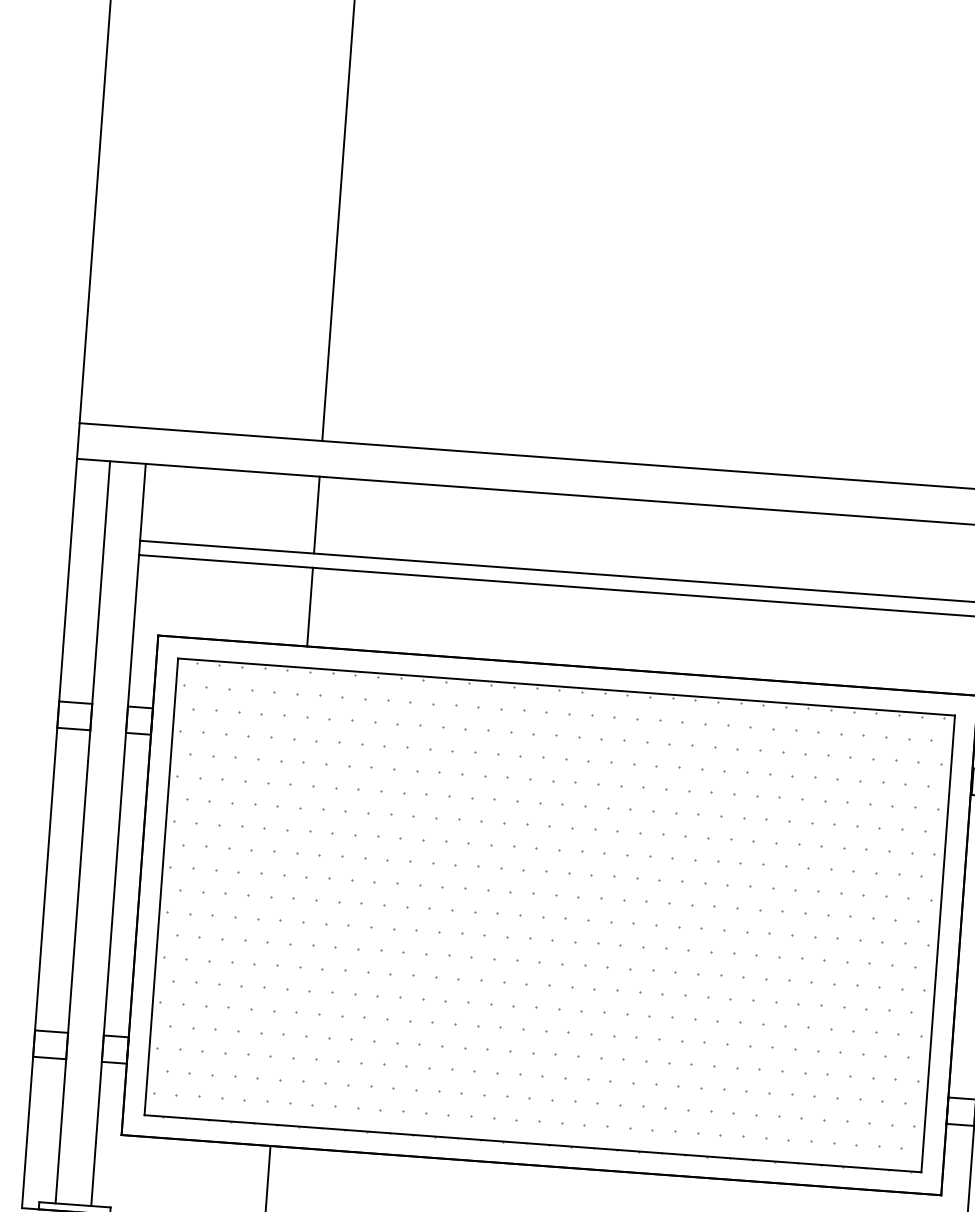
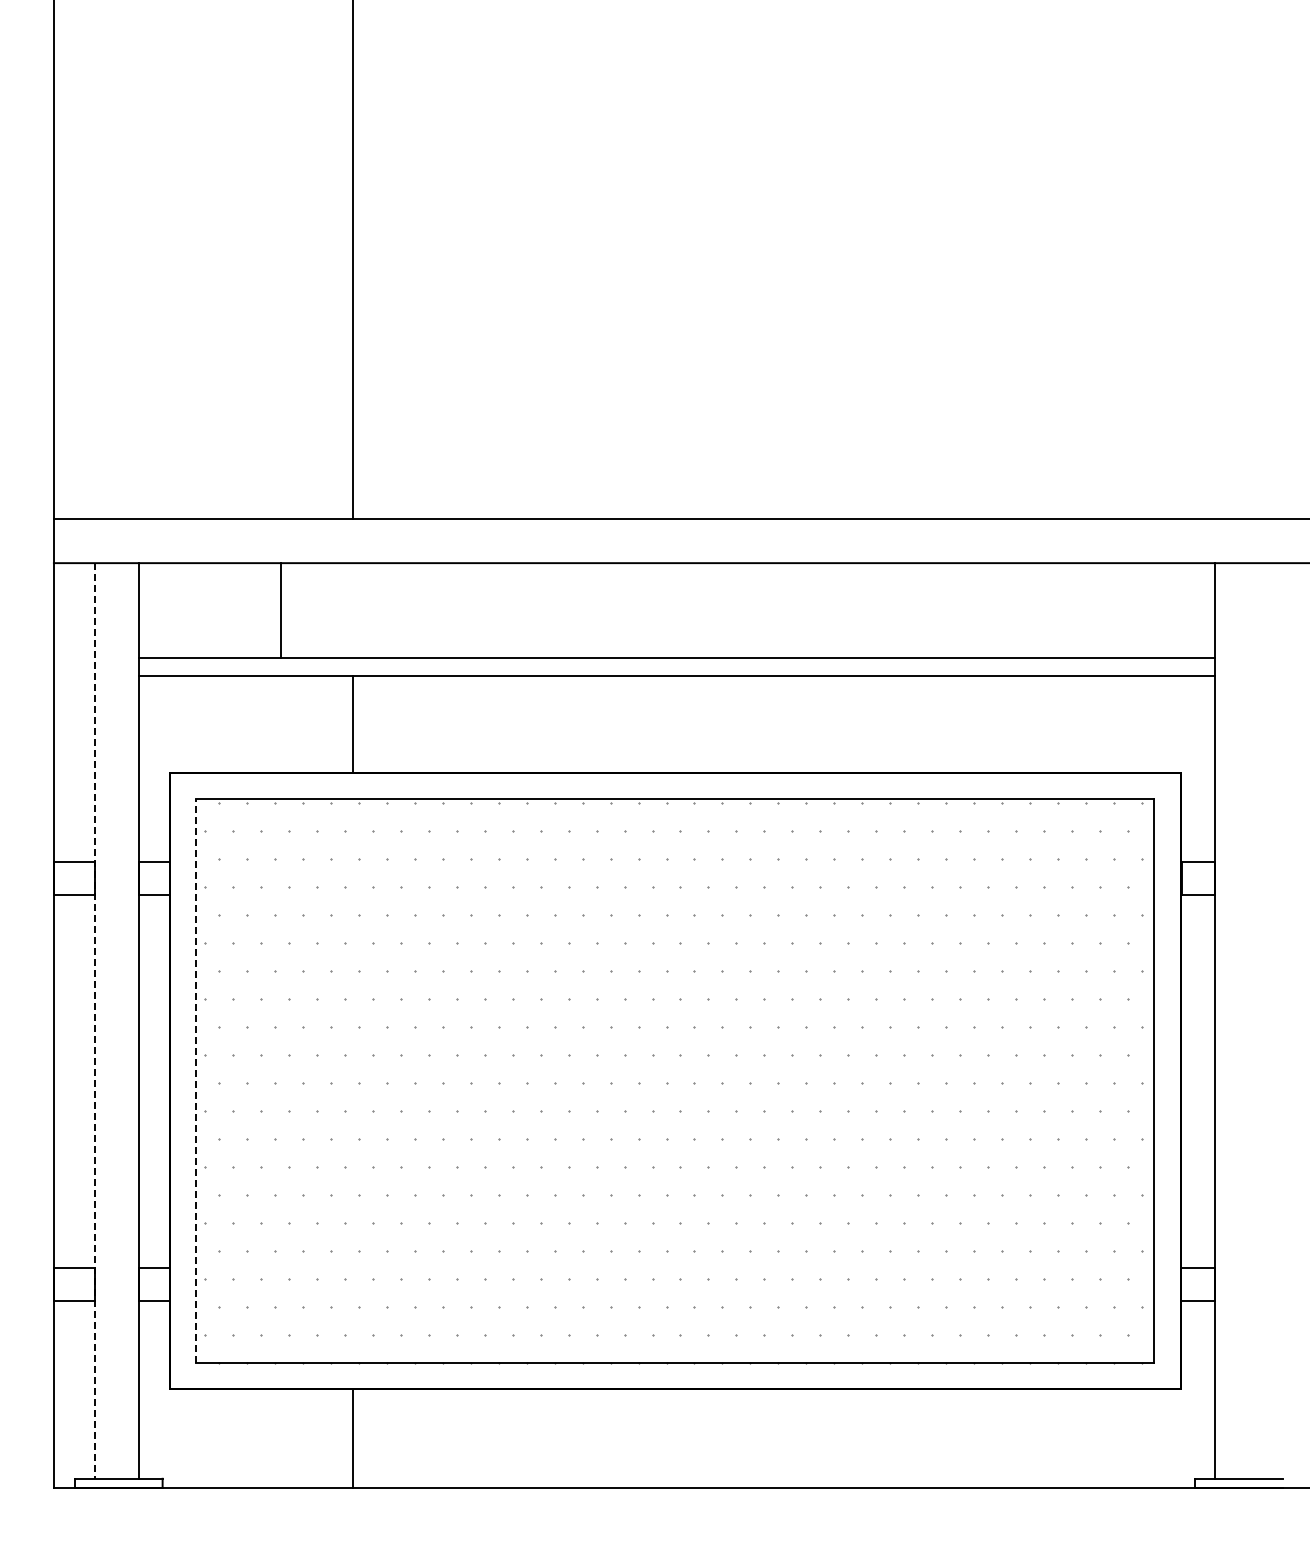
line: (317, 515) -> (281, 610), moved
line: (82, 831) -> (94, 1020), solid -> dashed
line: (161, 886) -> (195, 1080), solid -> dashed

